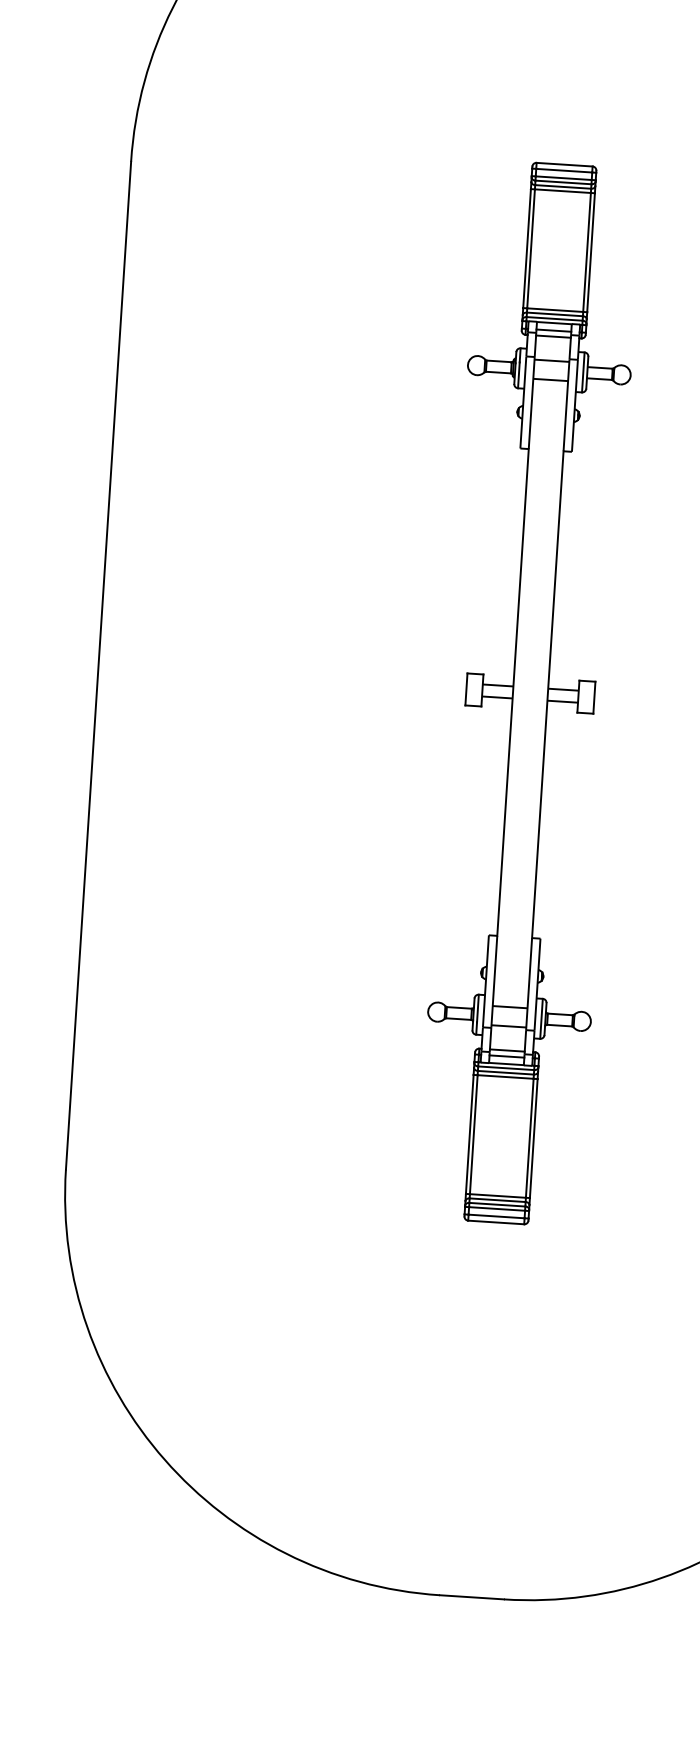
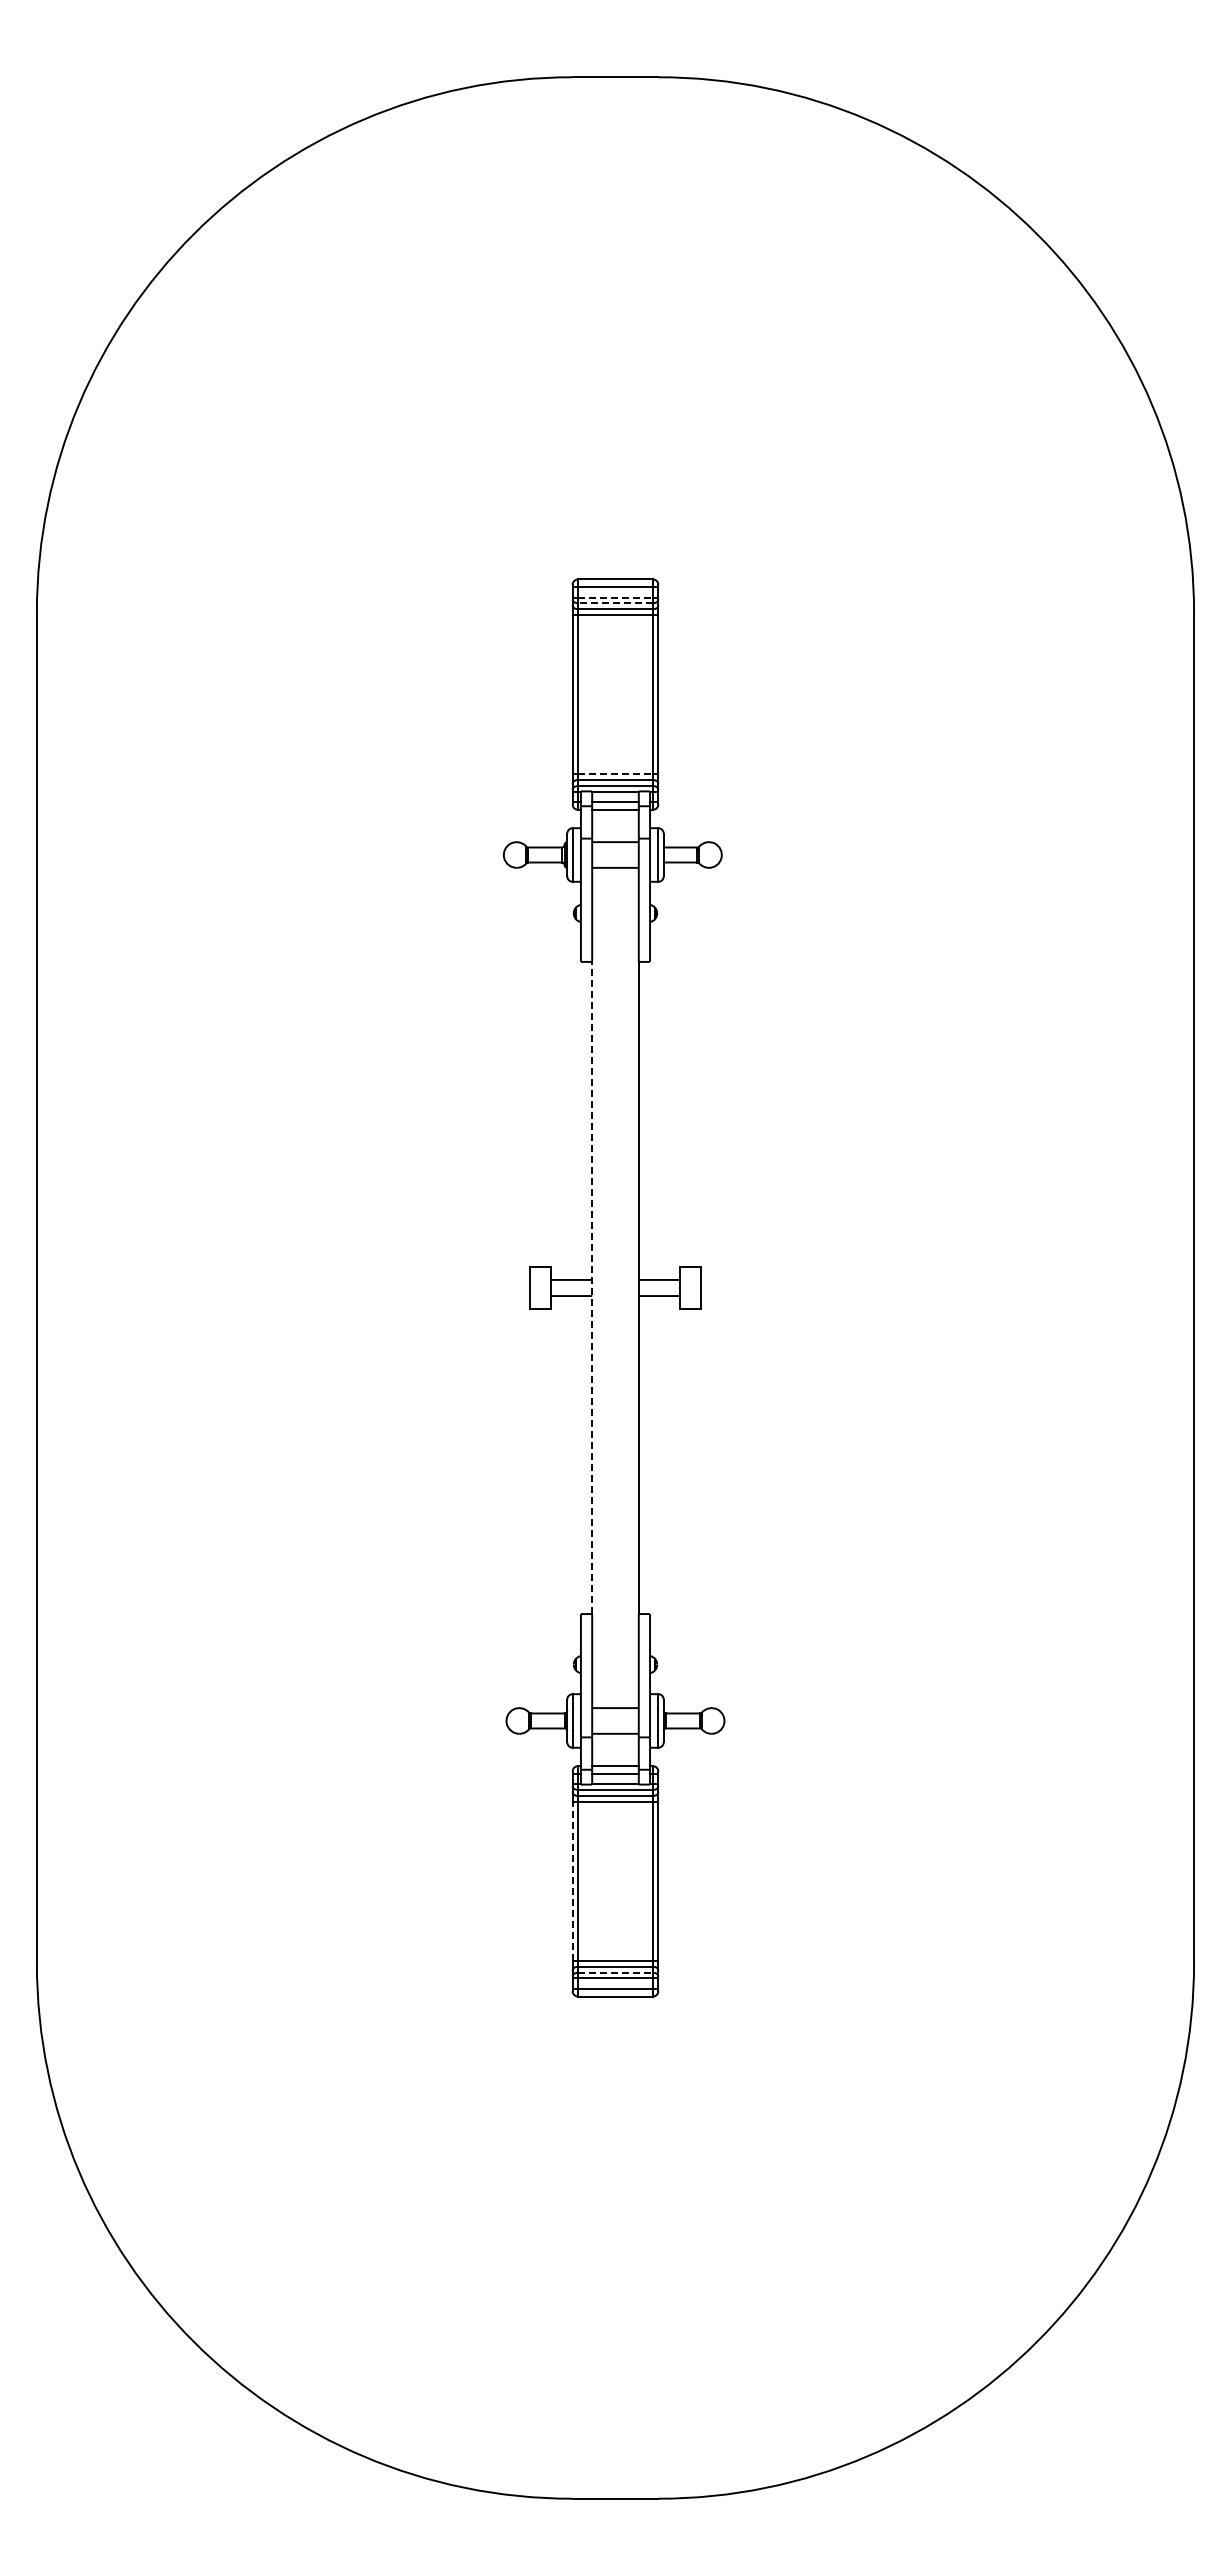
line: (563, 178) -> (615, 597), solid -> dashed
line: (563, 182) -> (615, 603), solid -> dashed
line: (555, 310) -> (615, 774), solid -> dashed
line: (513, 692) -> (592, 1288), solid -> dashed
line: (469, 1134) -> (572, 1881), solid -> dashed
line: (497, 1204) -> (615, 1972), solid -> dashed

